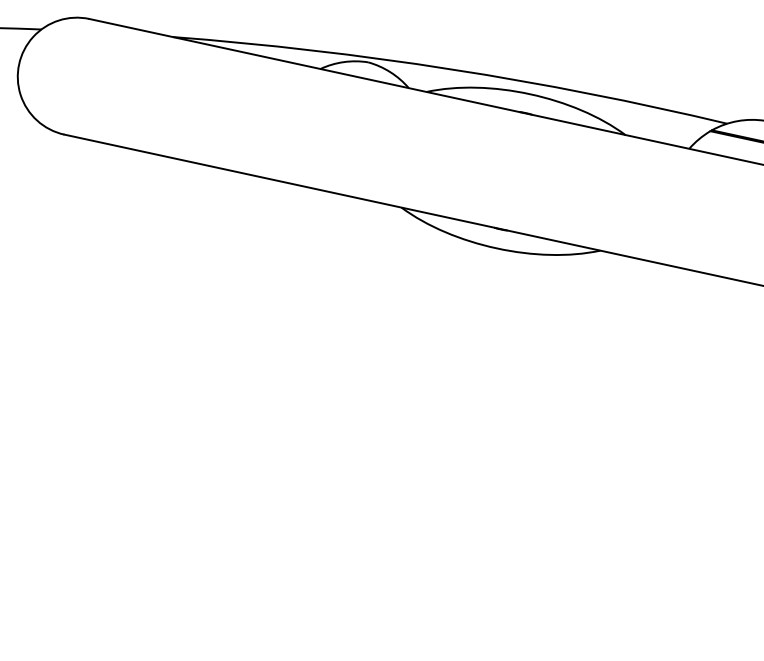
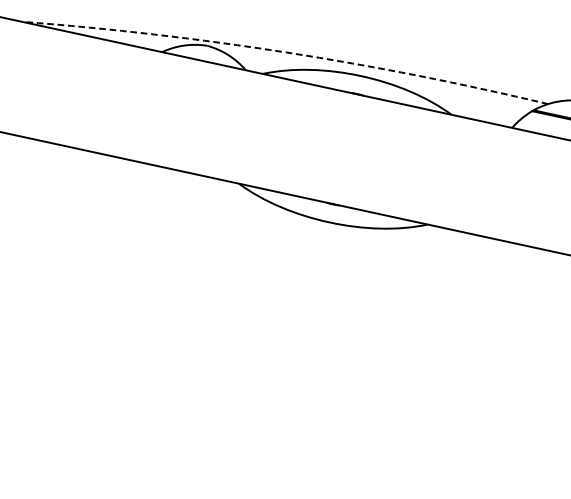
arc: (451, 69) -> (286, 52), solid -> dashed

